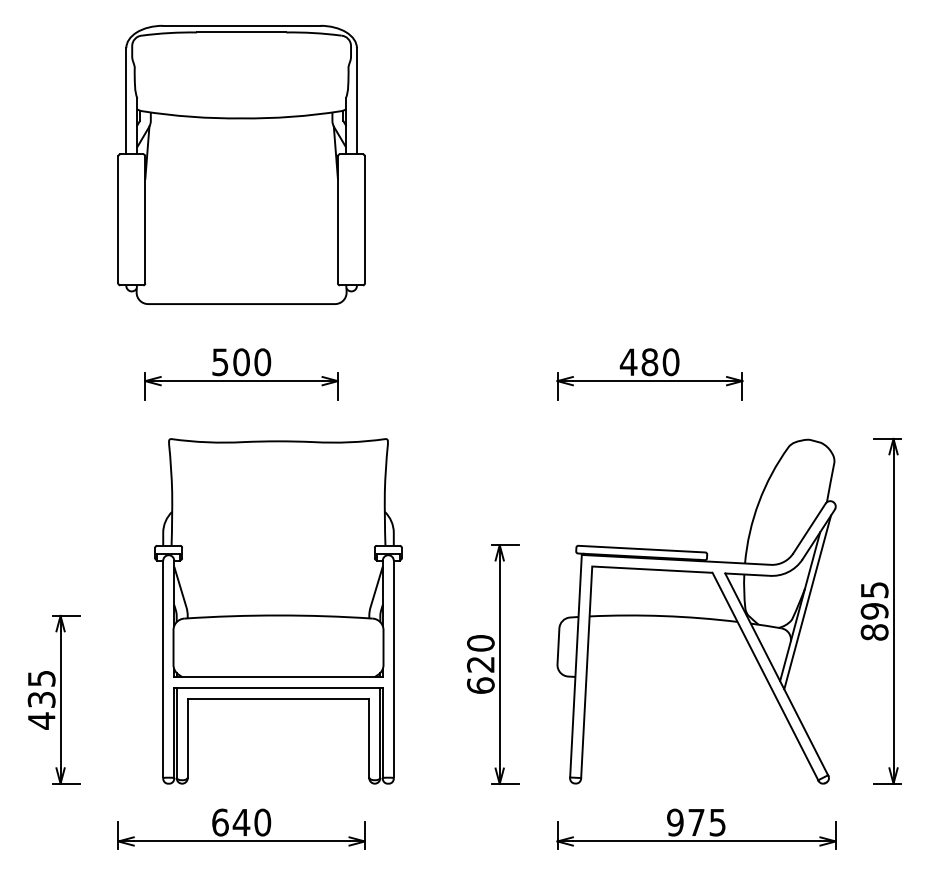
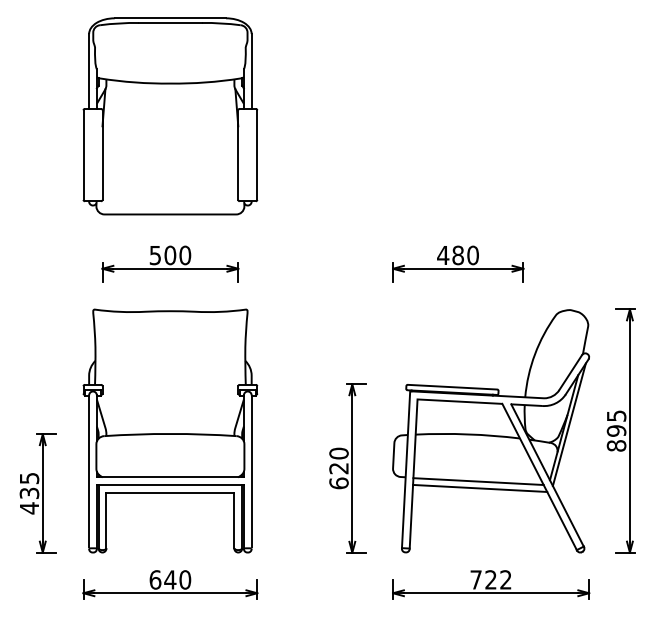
part: (278, 610) -> (170, 430), moved
line: (678, 682) -> (478, 481), added
line: (681, 691) -> (480, 487), added
text: (695, 821) -> (490, 579), 975 -> 722

